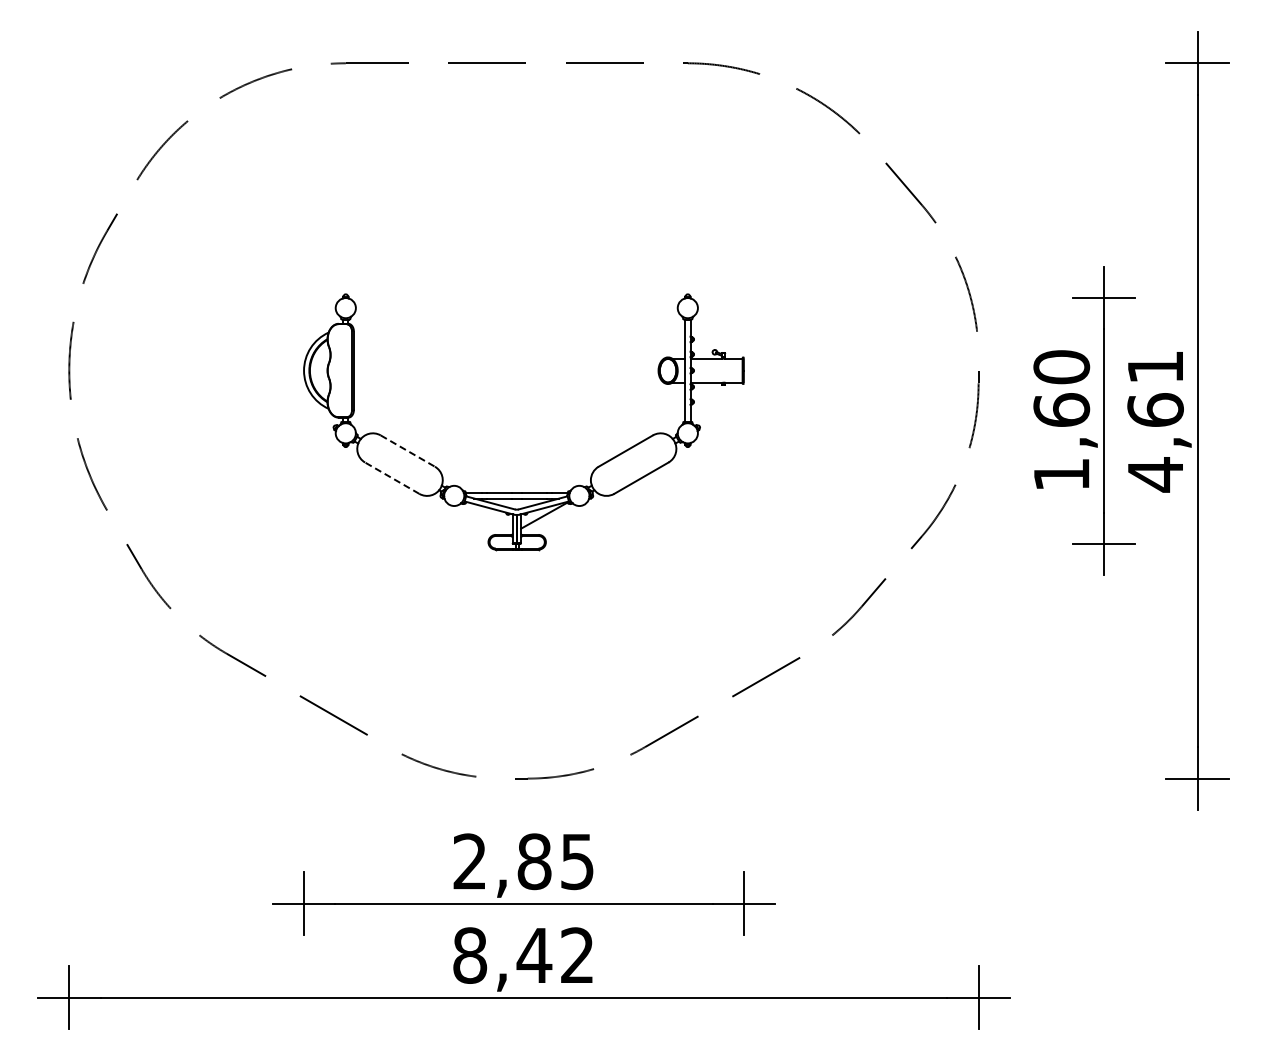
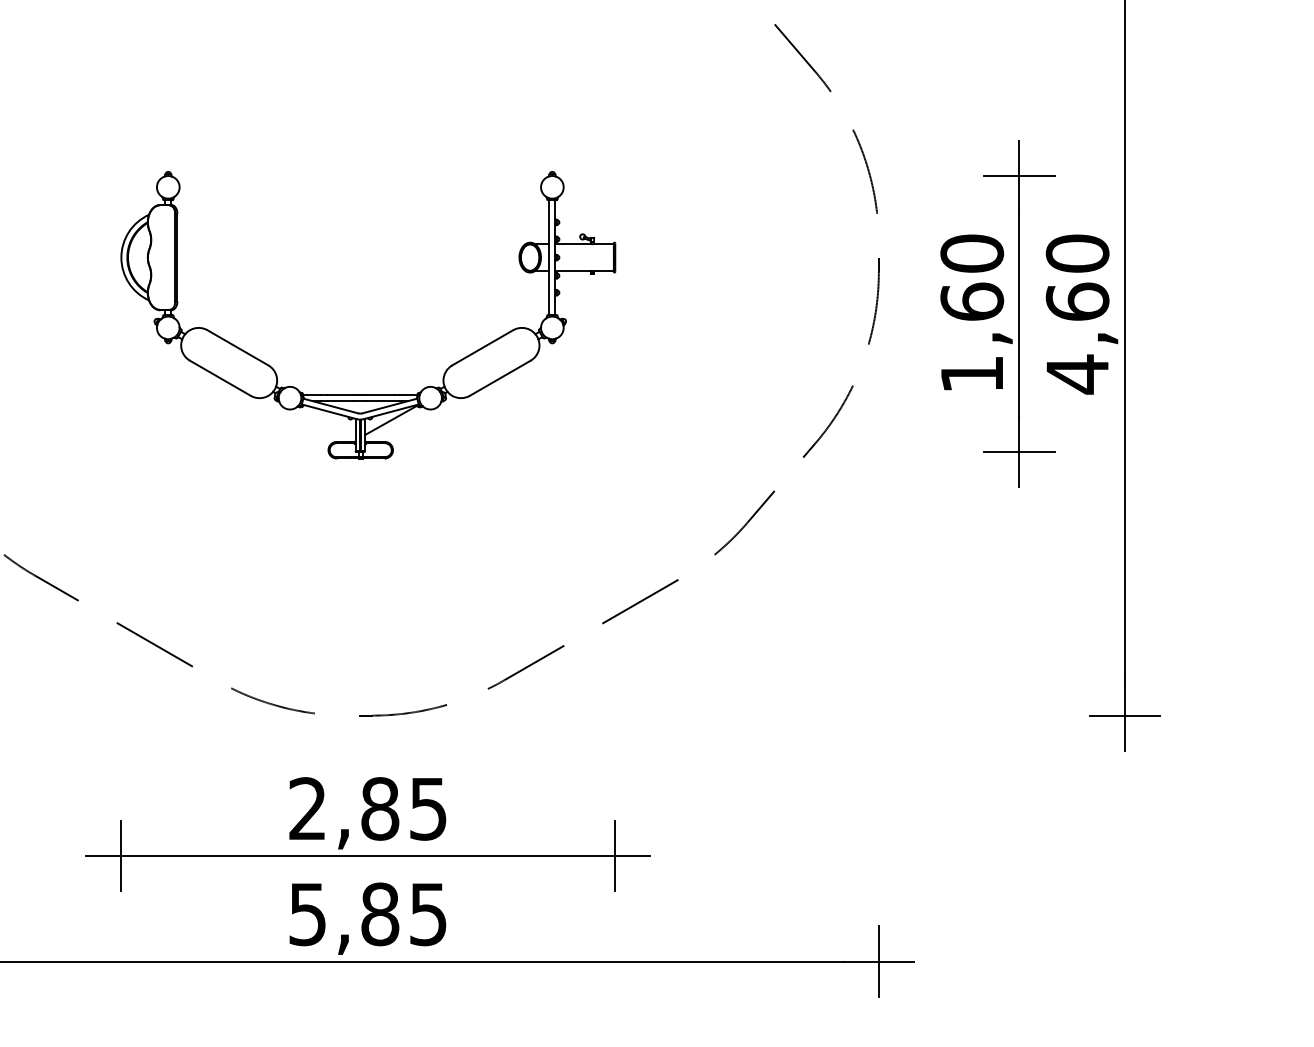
text: (1155, 367) -> (1077, 253), 4,61 -> 4,60
line: (408, 451) -> (238, 348), dashed -> solid
line: (391, 477) -> (219, 377), dashed -> solid
text: (523, 955) -> (367, 914), 8,42 -> 5,85

